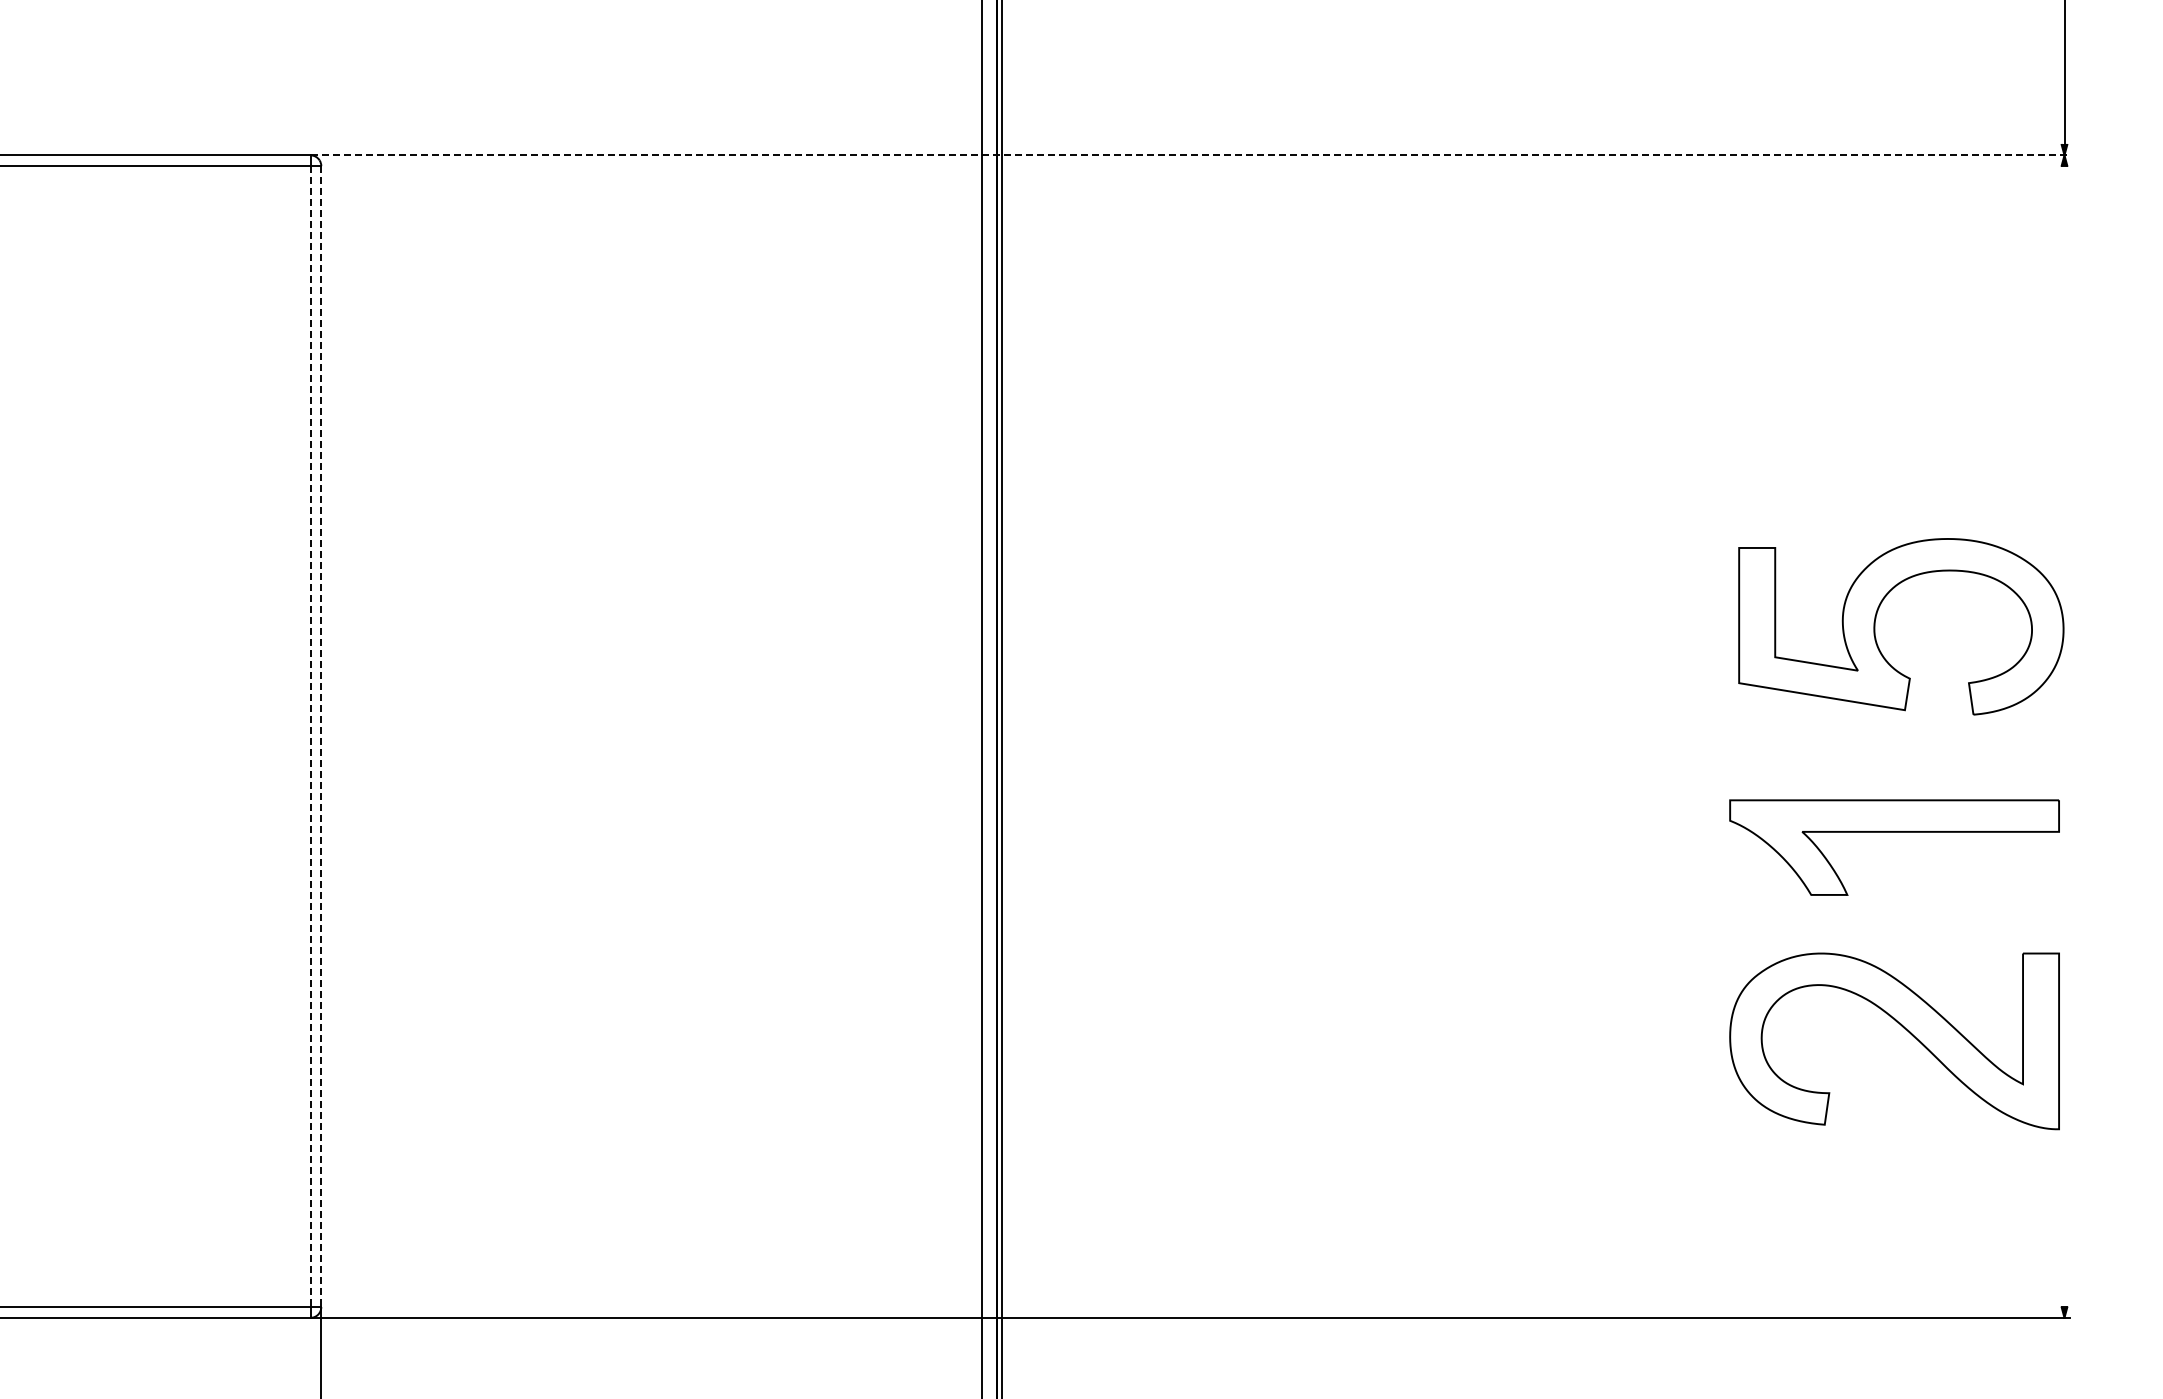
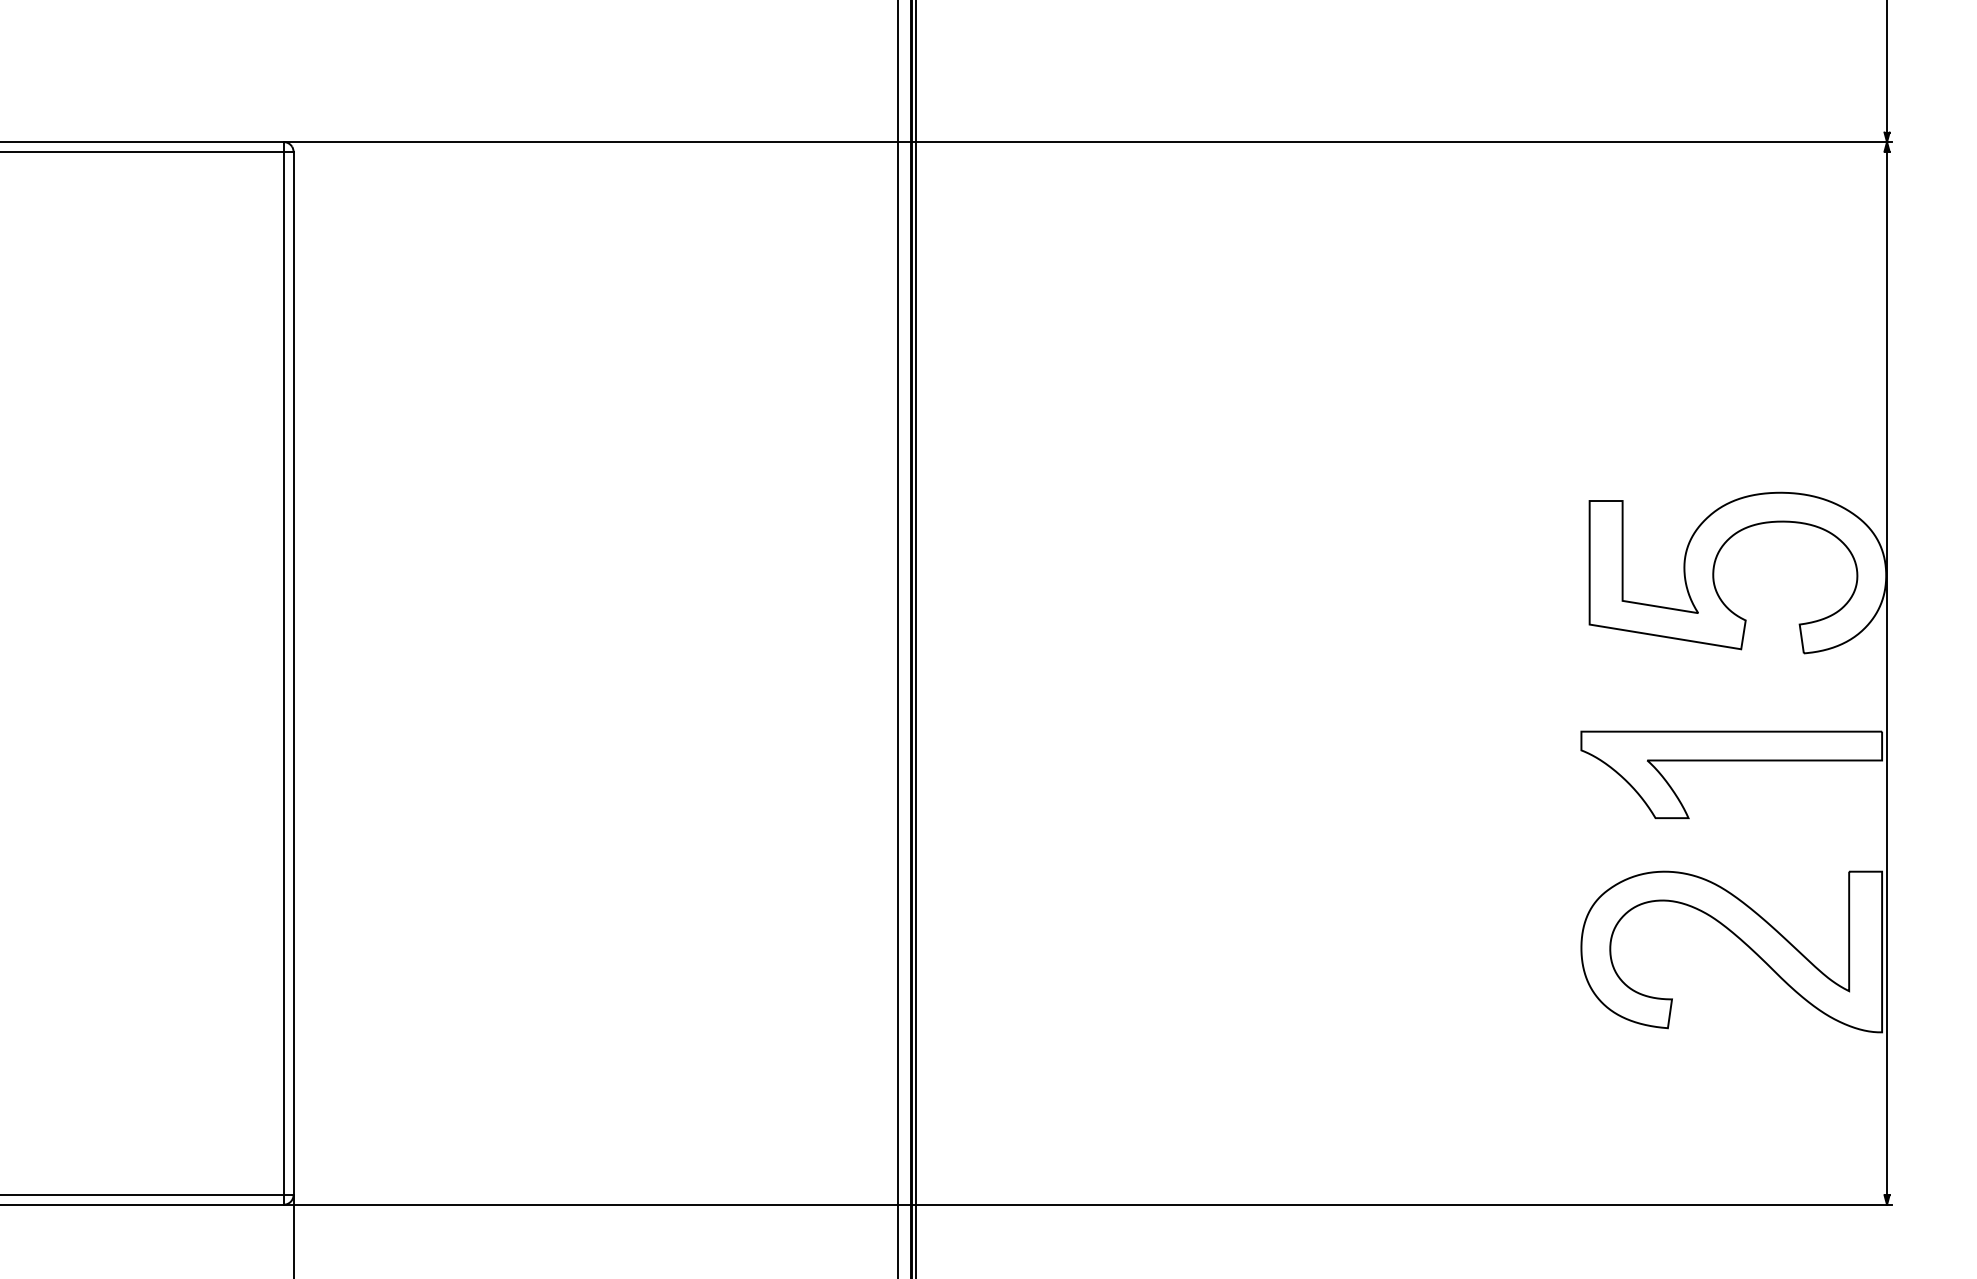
line: (1190, 155) -> (1088, 142), dashed -> solid
line: (2064, 736) -> (1887, 673), added
line: (310, 737) -> (283, 674), dashed -> solid
line: (321, 737) -> (293, 674), dashed -> solid

